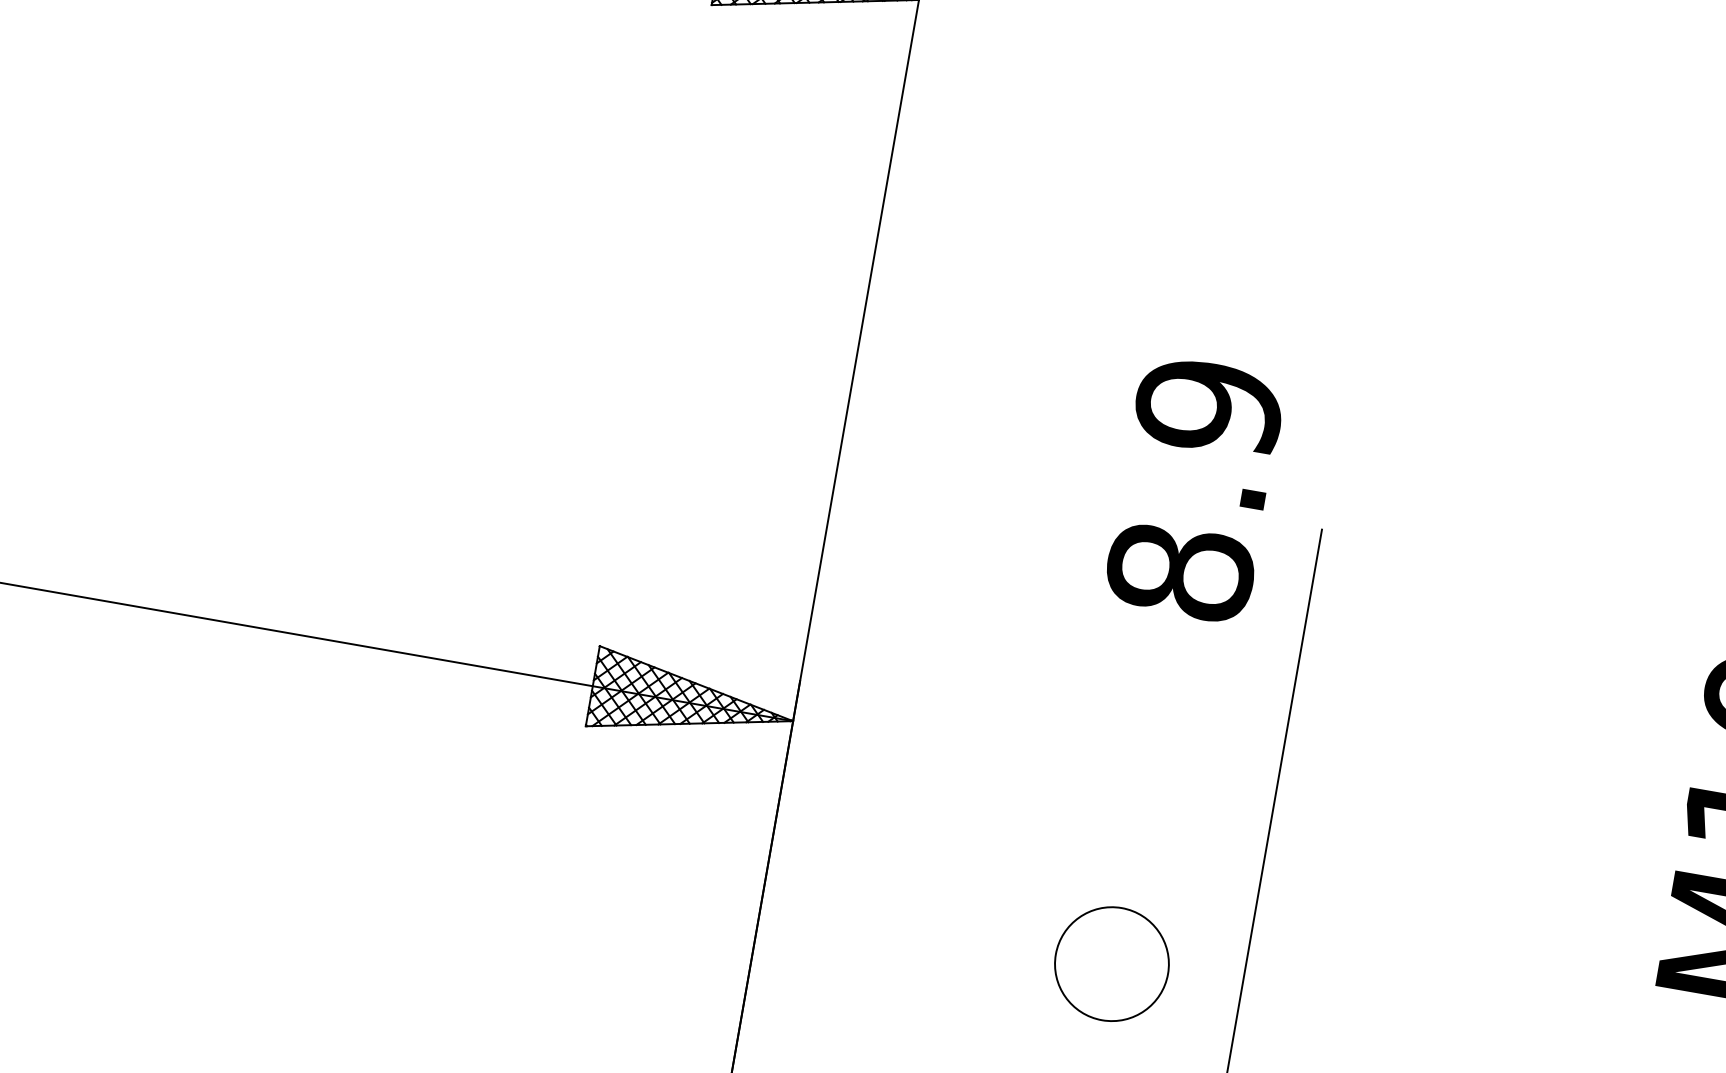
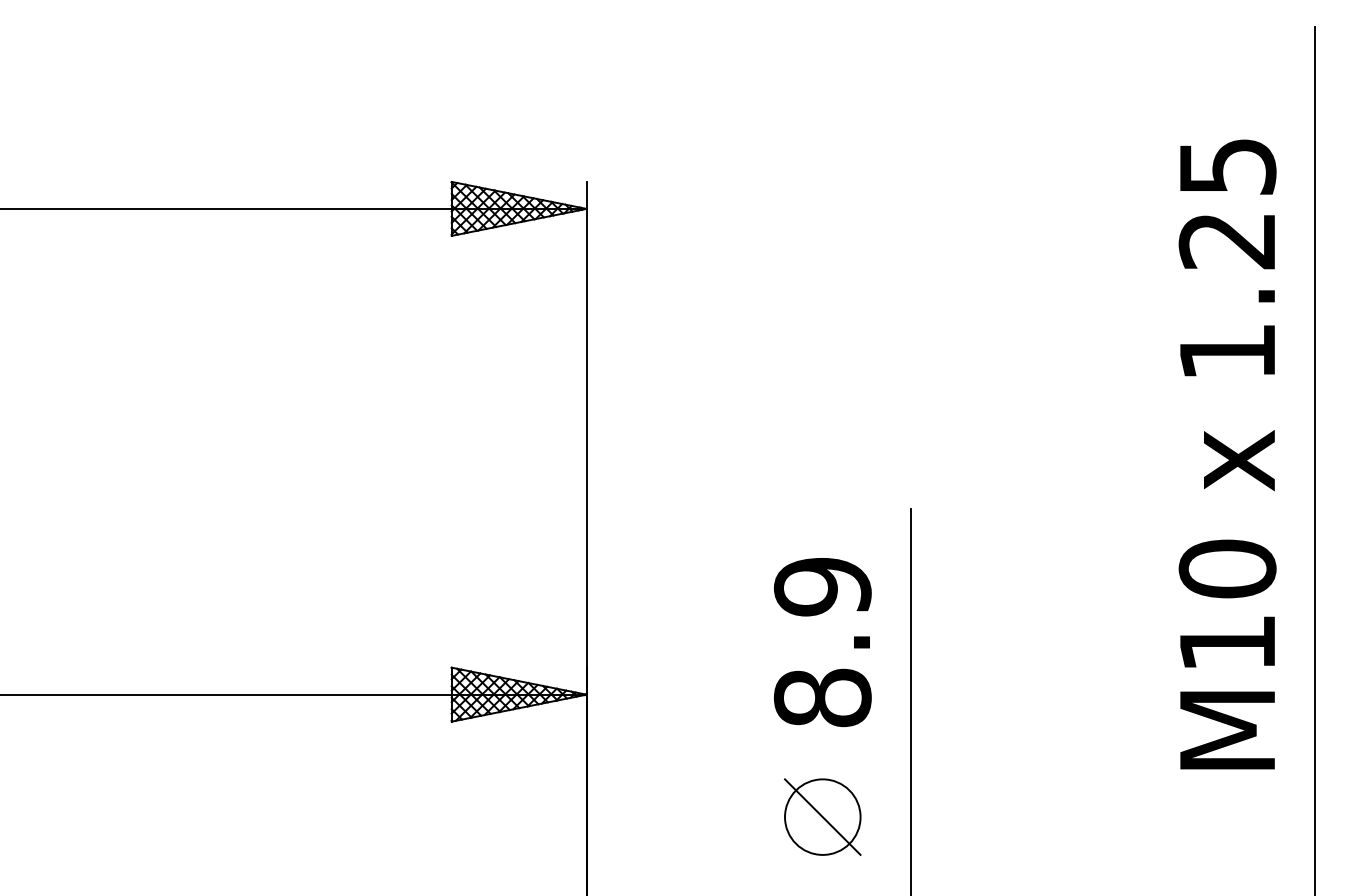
text: (1194, 489) -> (822, 642), moved
line: (1111, 963) -> (822, 816), added

